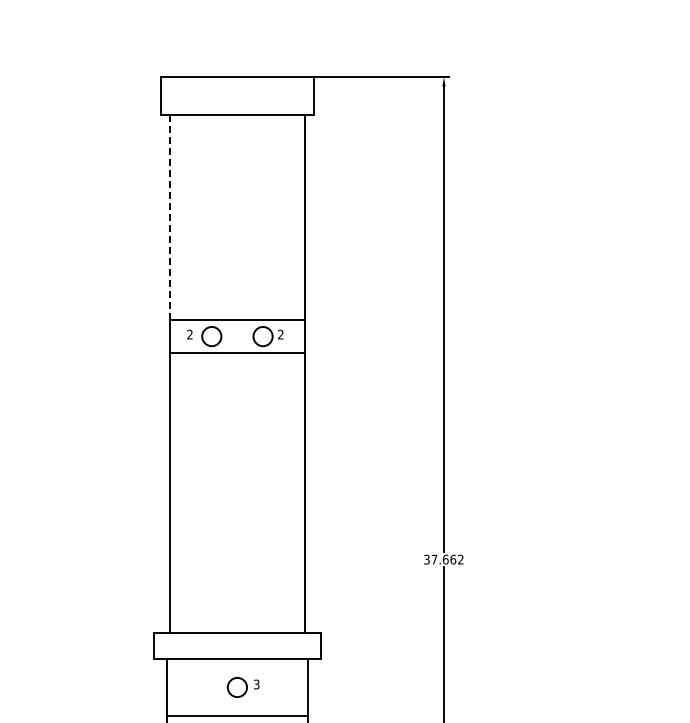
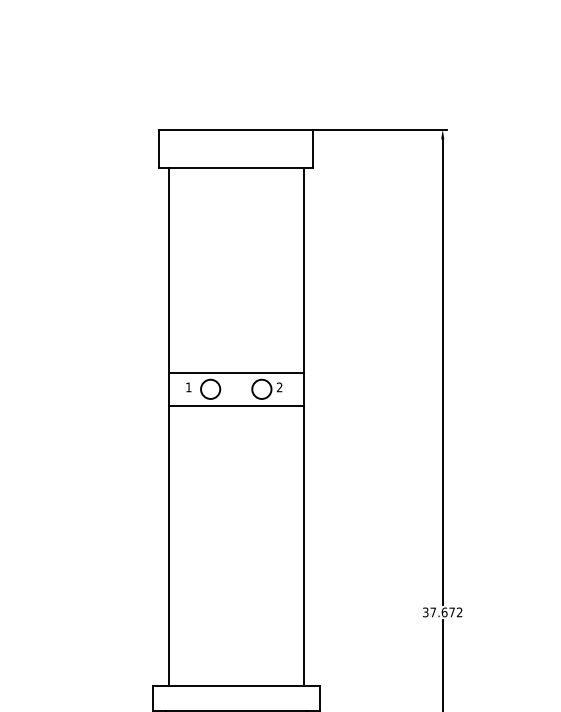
line: (170, 217) -> (169, 270), dashed -> solid
text: (189, 334) -> (188, 387), 2 -> 1
text: (453, 559) -> (452, 612), 37.662 -> 37.672

